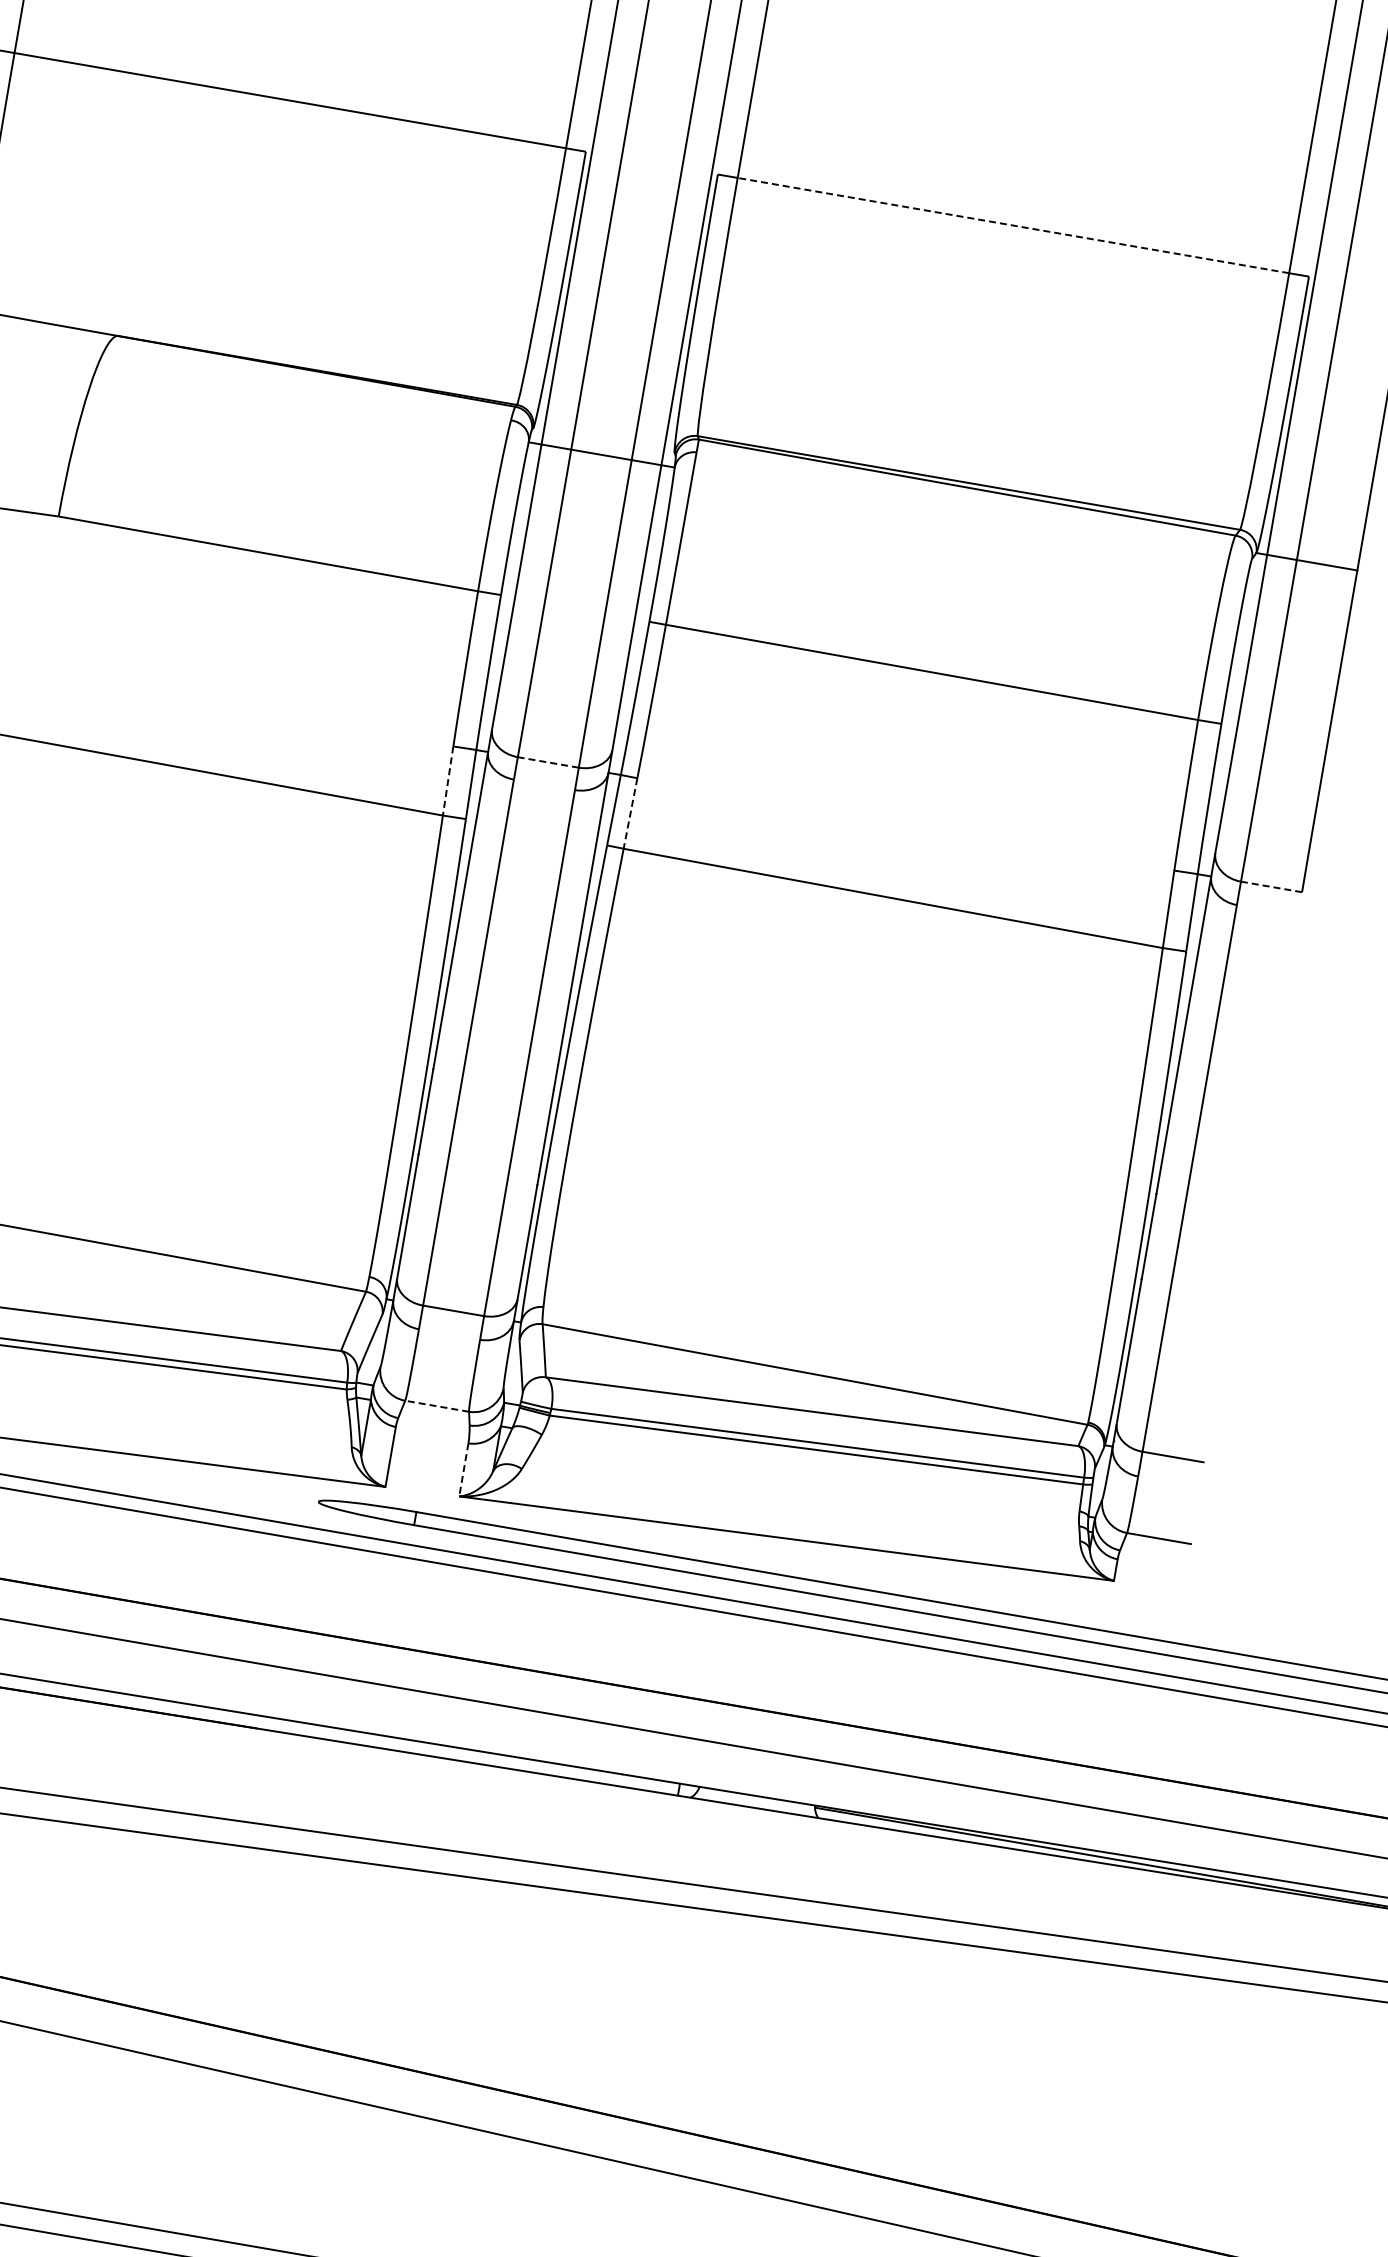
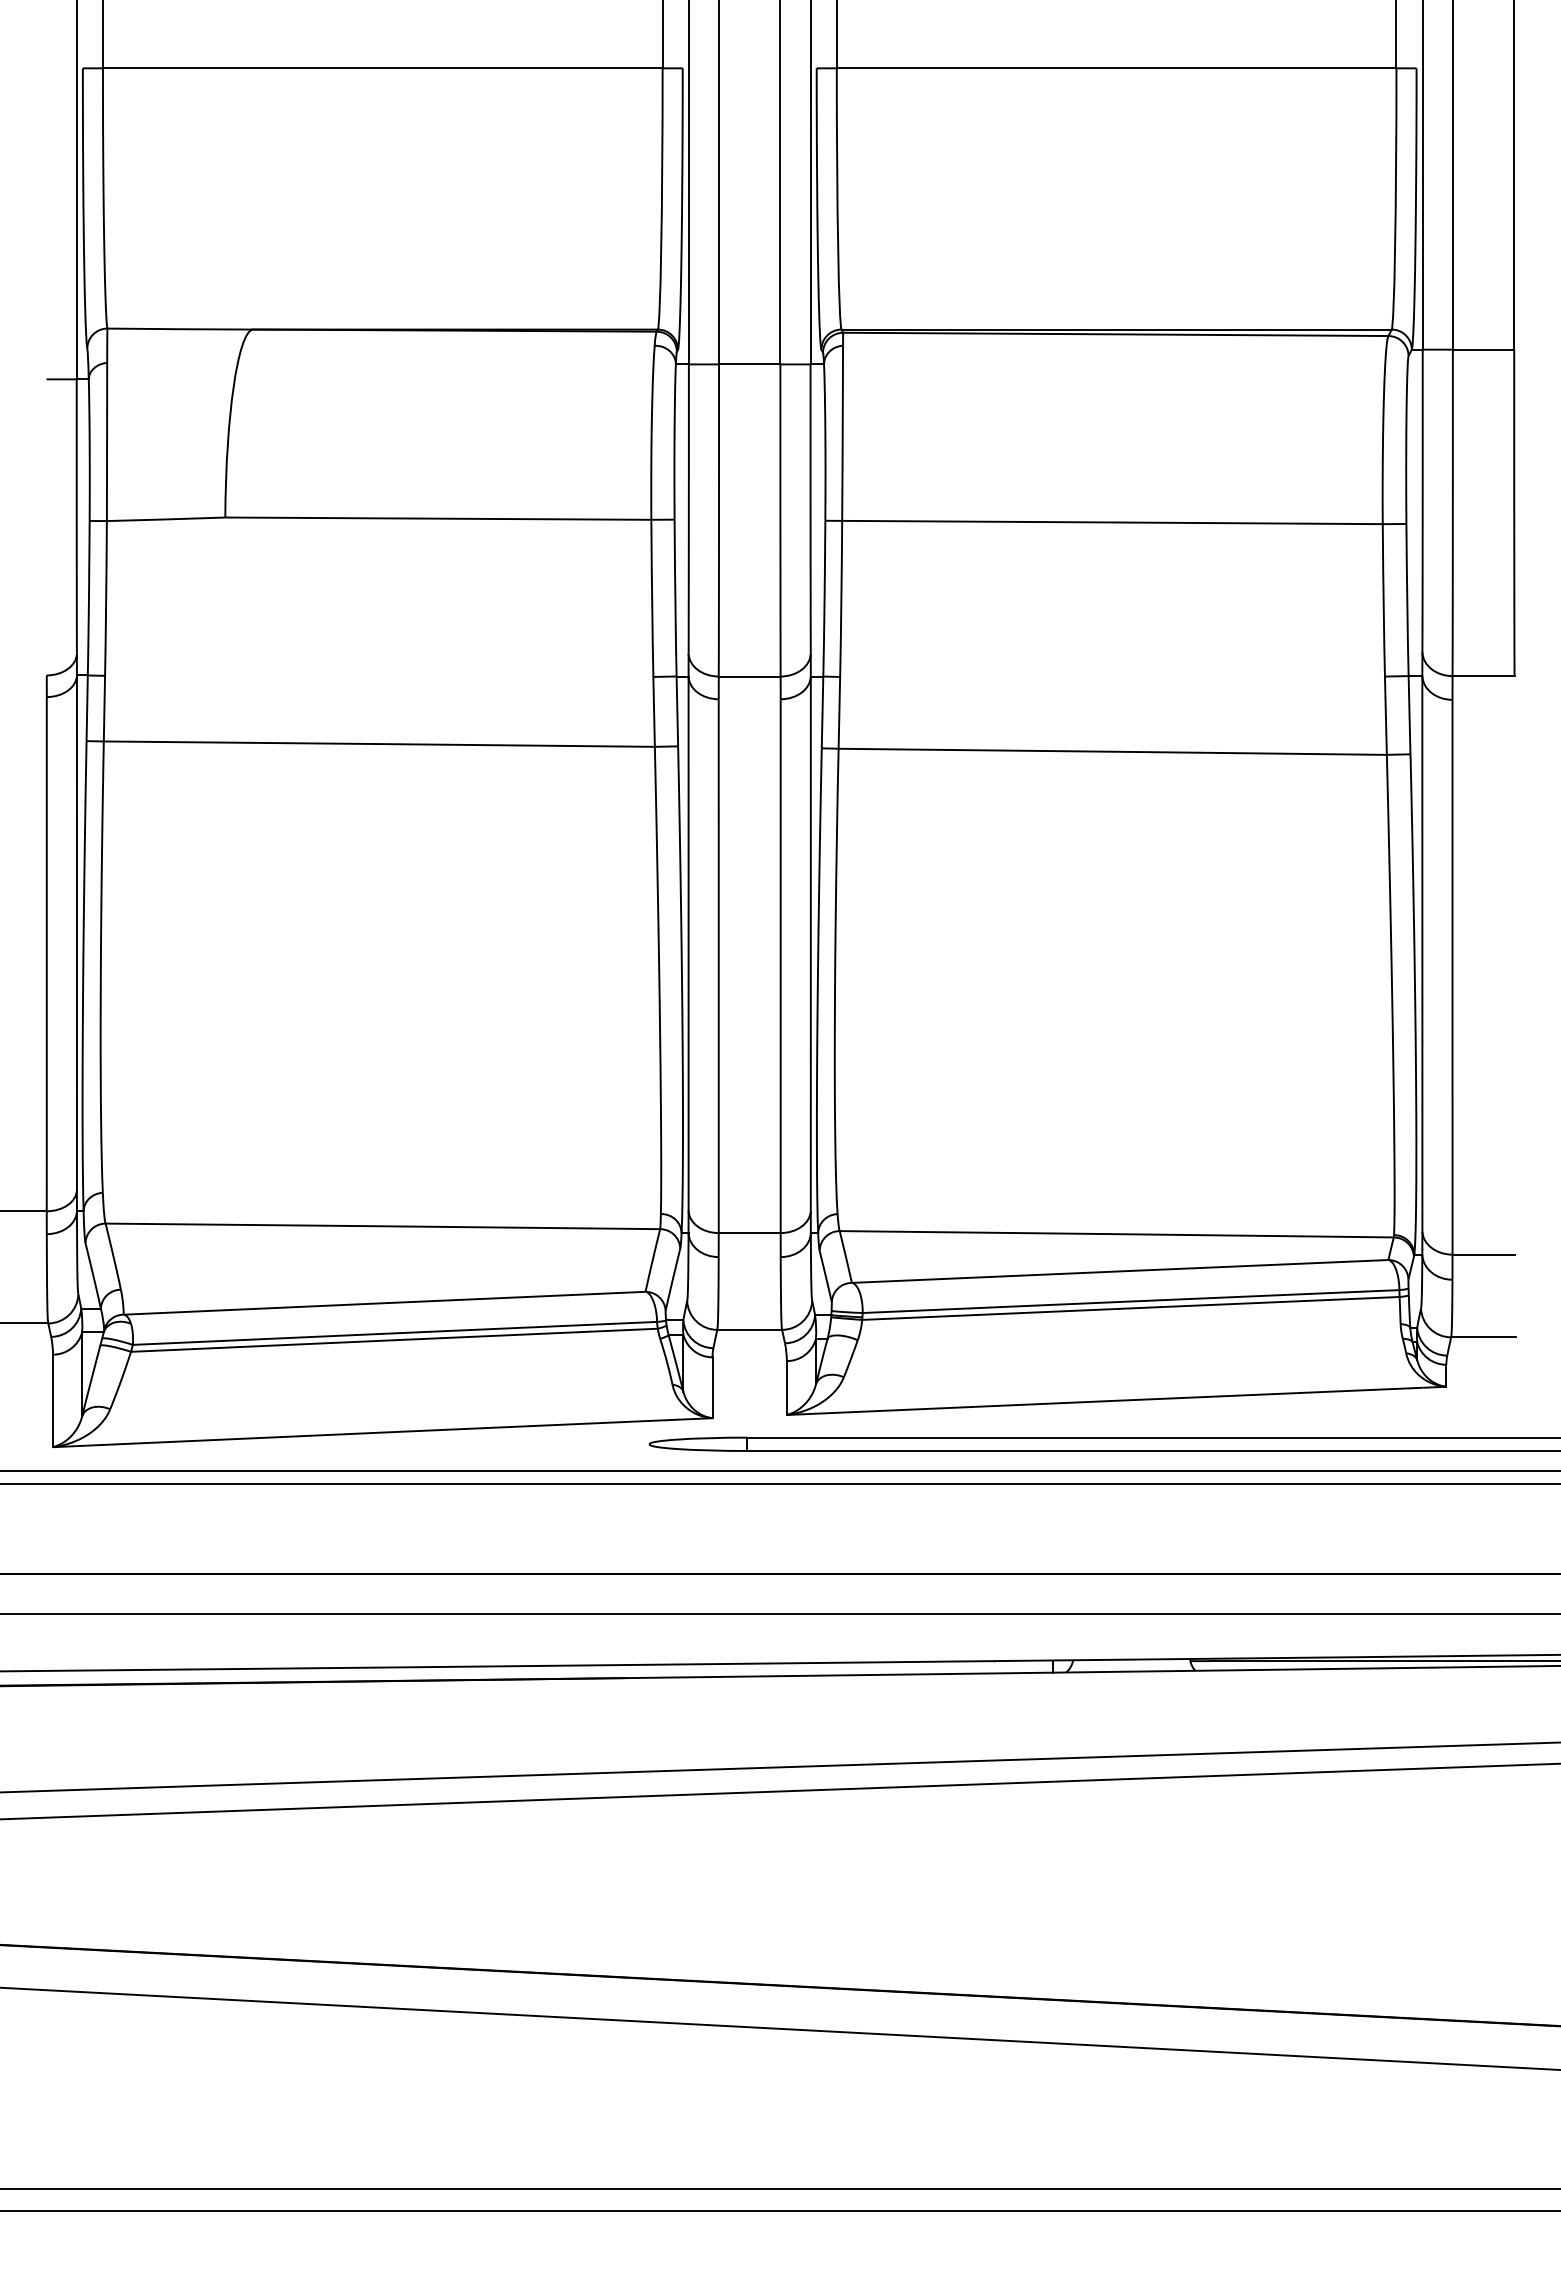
line: (1013, 225) -> (1116, 68), dashed -> solid
line: (548, 762) -> (749, 676), dashed -> solid
line: (448, 780) -> (654, 711), dashed -> solid
line: (630, 813) -> (839, 712), dashed -> solid
line: (1271, 887) -> (1483, 676), dashed -> solid
line: (437, 1405) -> (749, 1329), dashed -> solid
line: (463, 1470) -> (786, 1388), dashed -> solid

